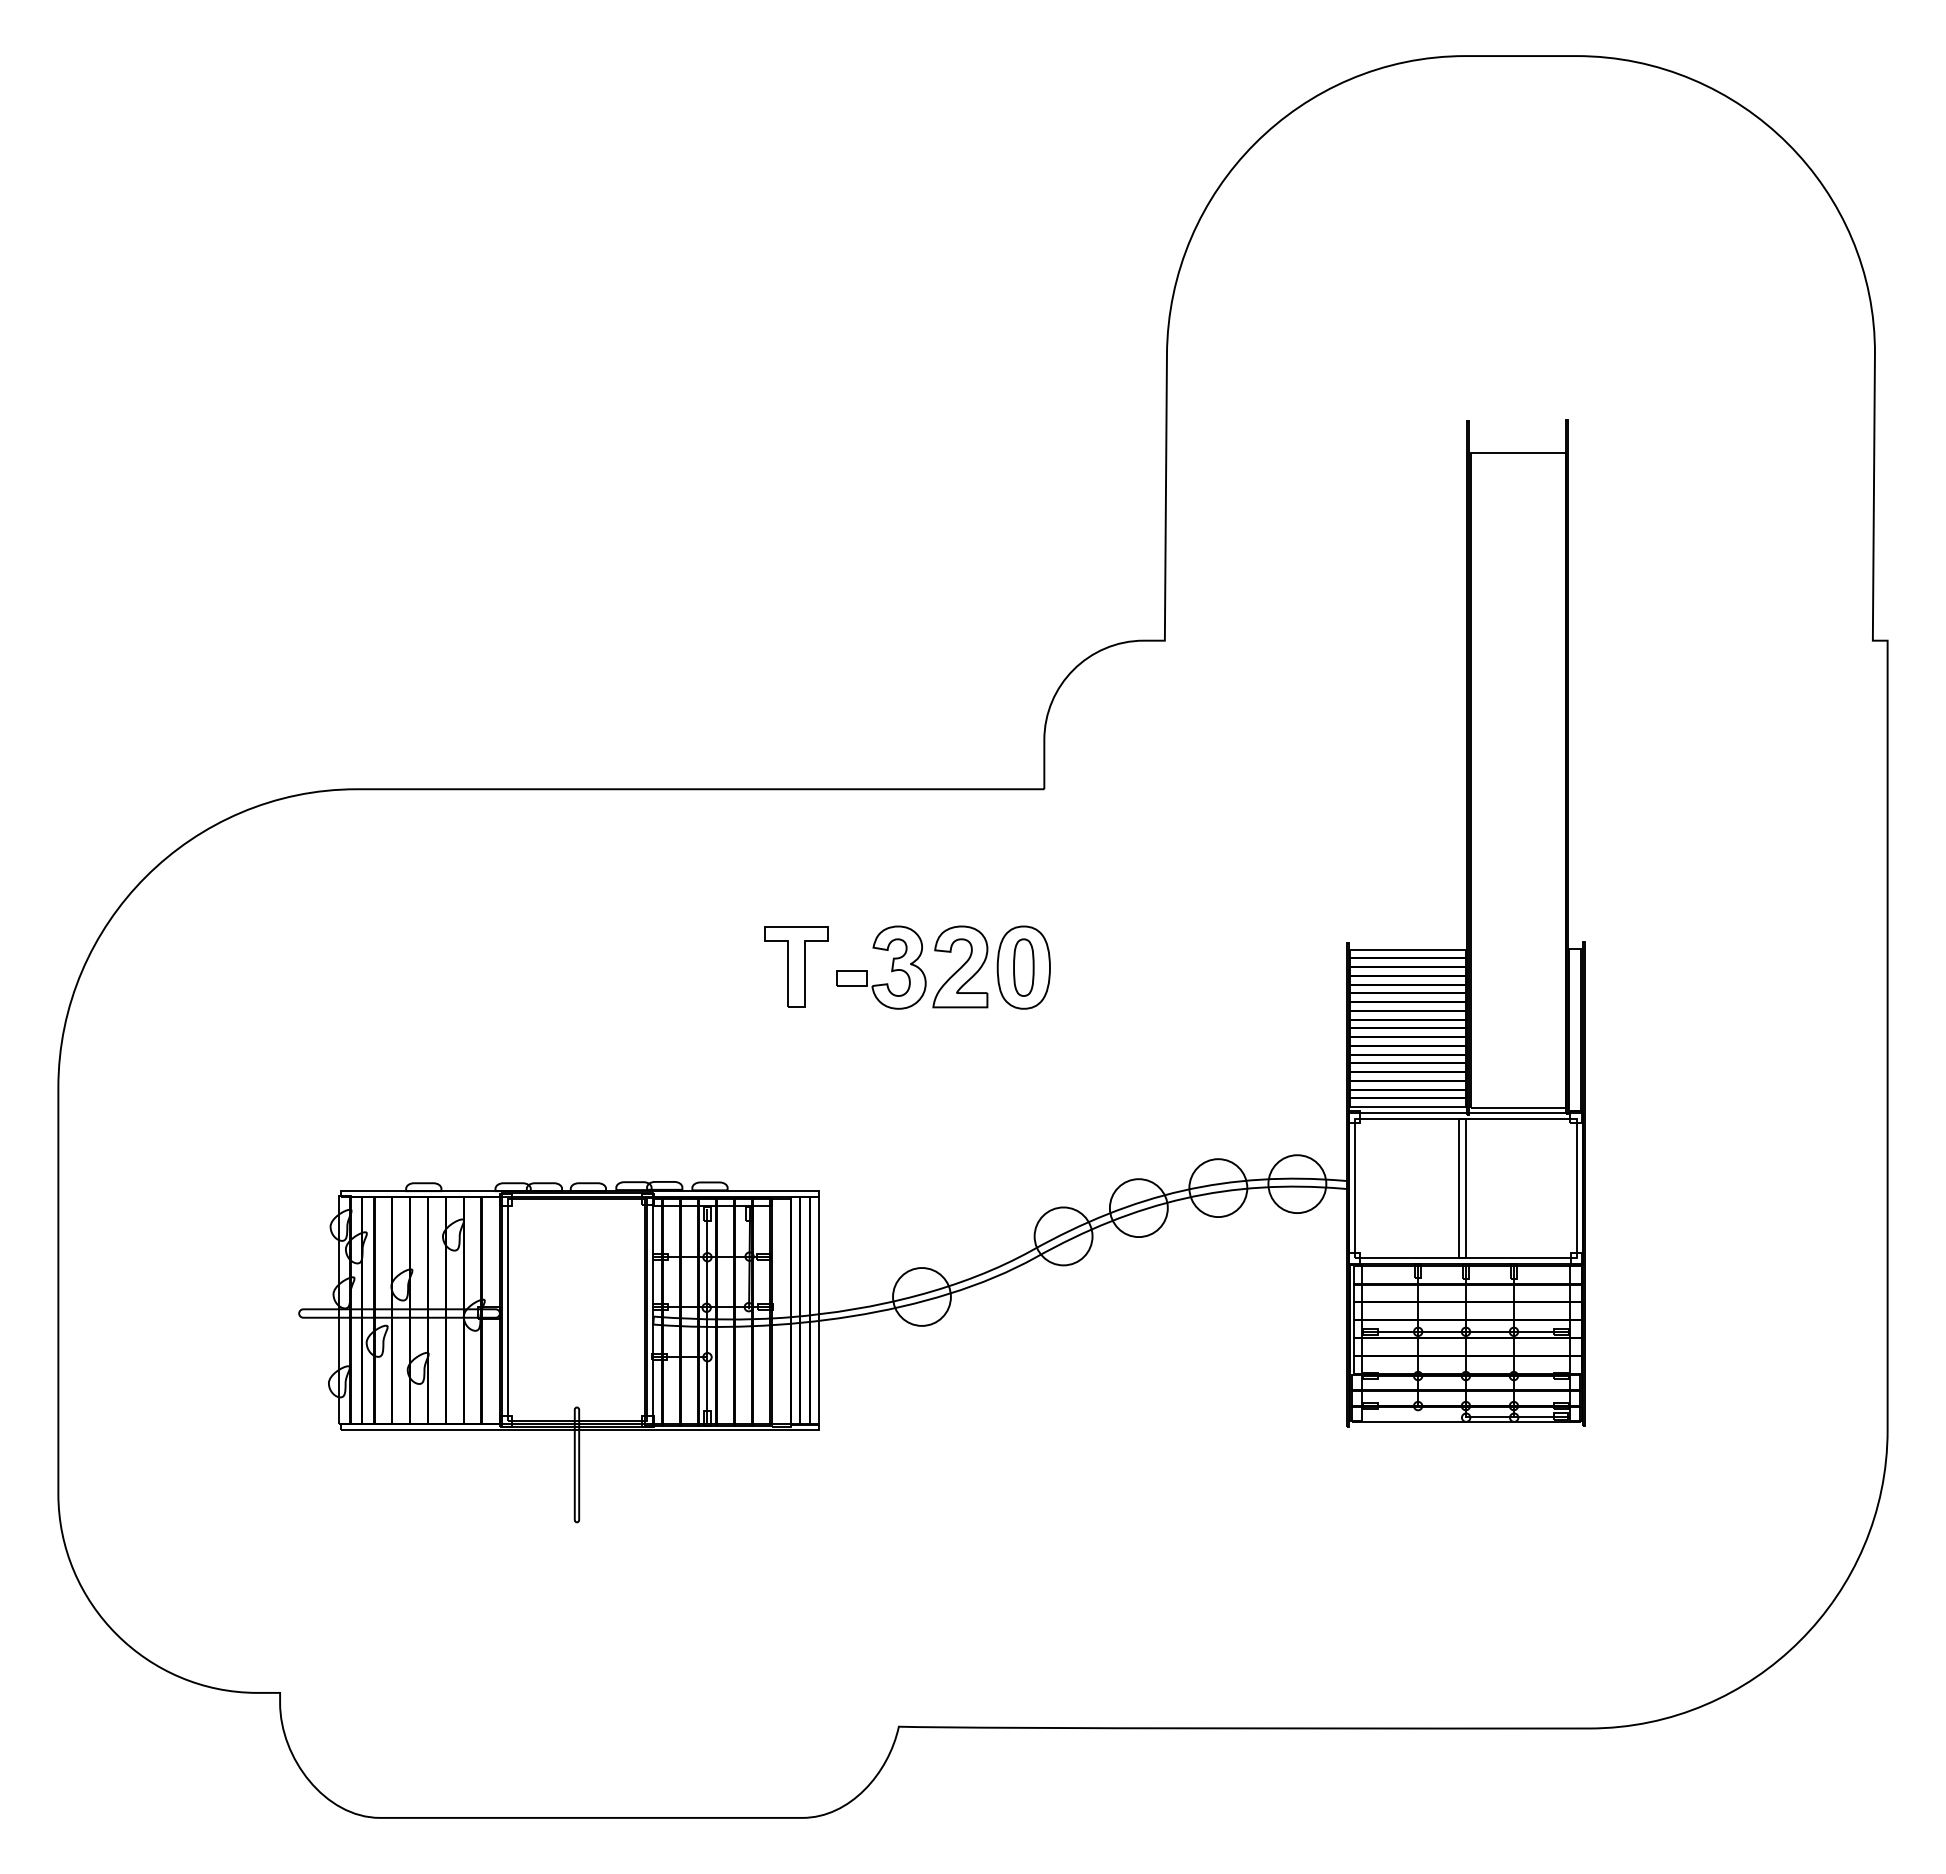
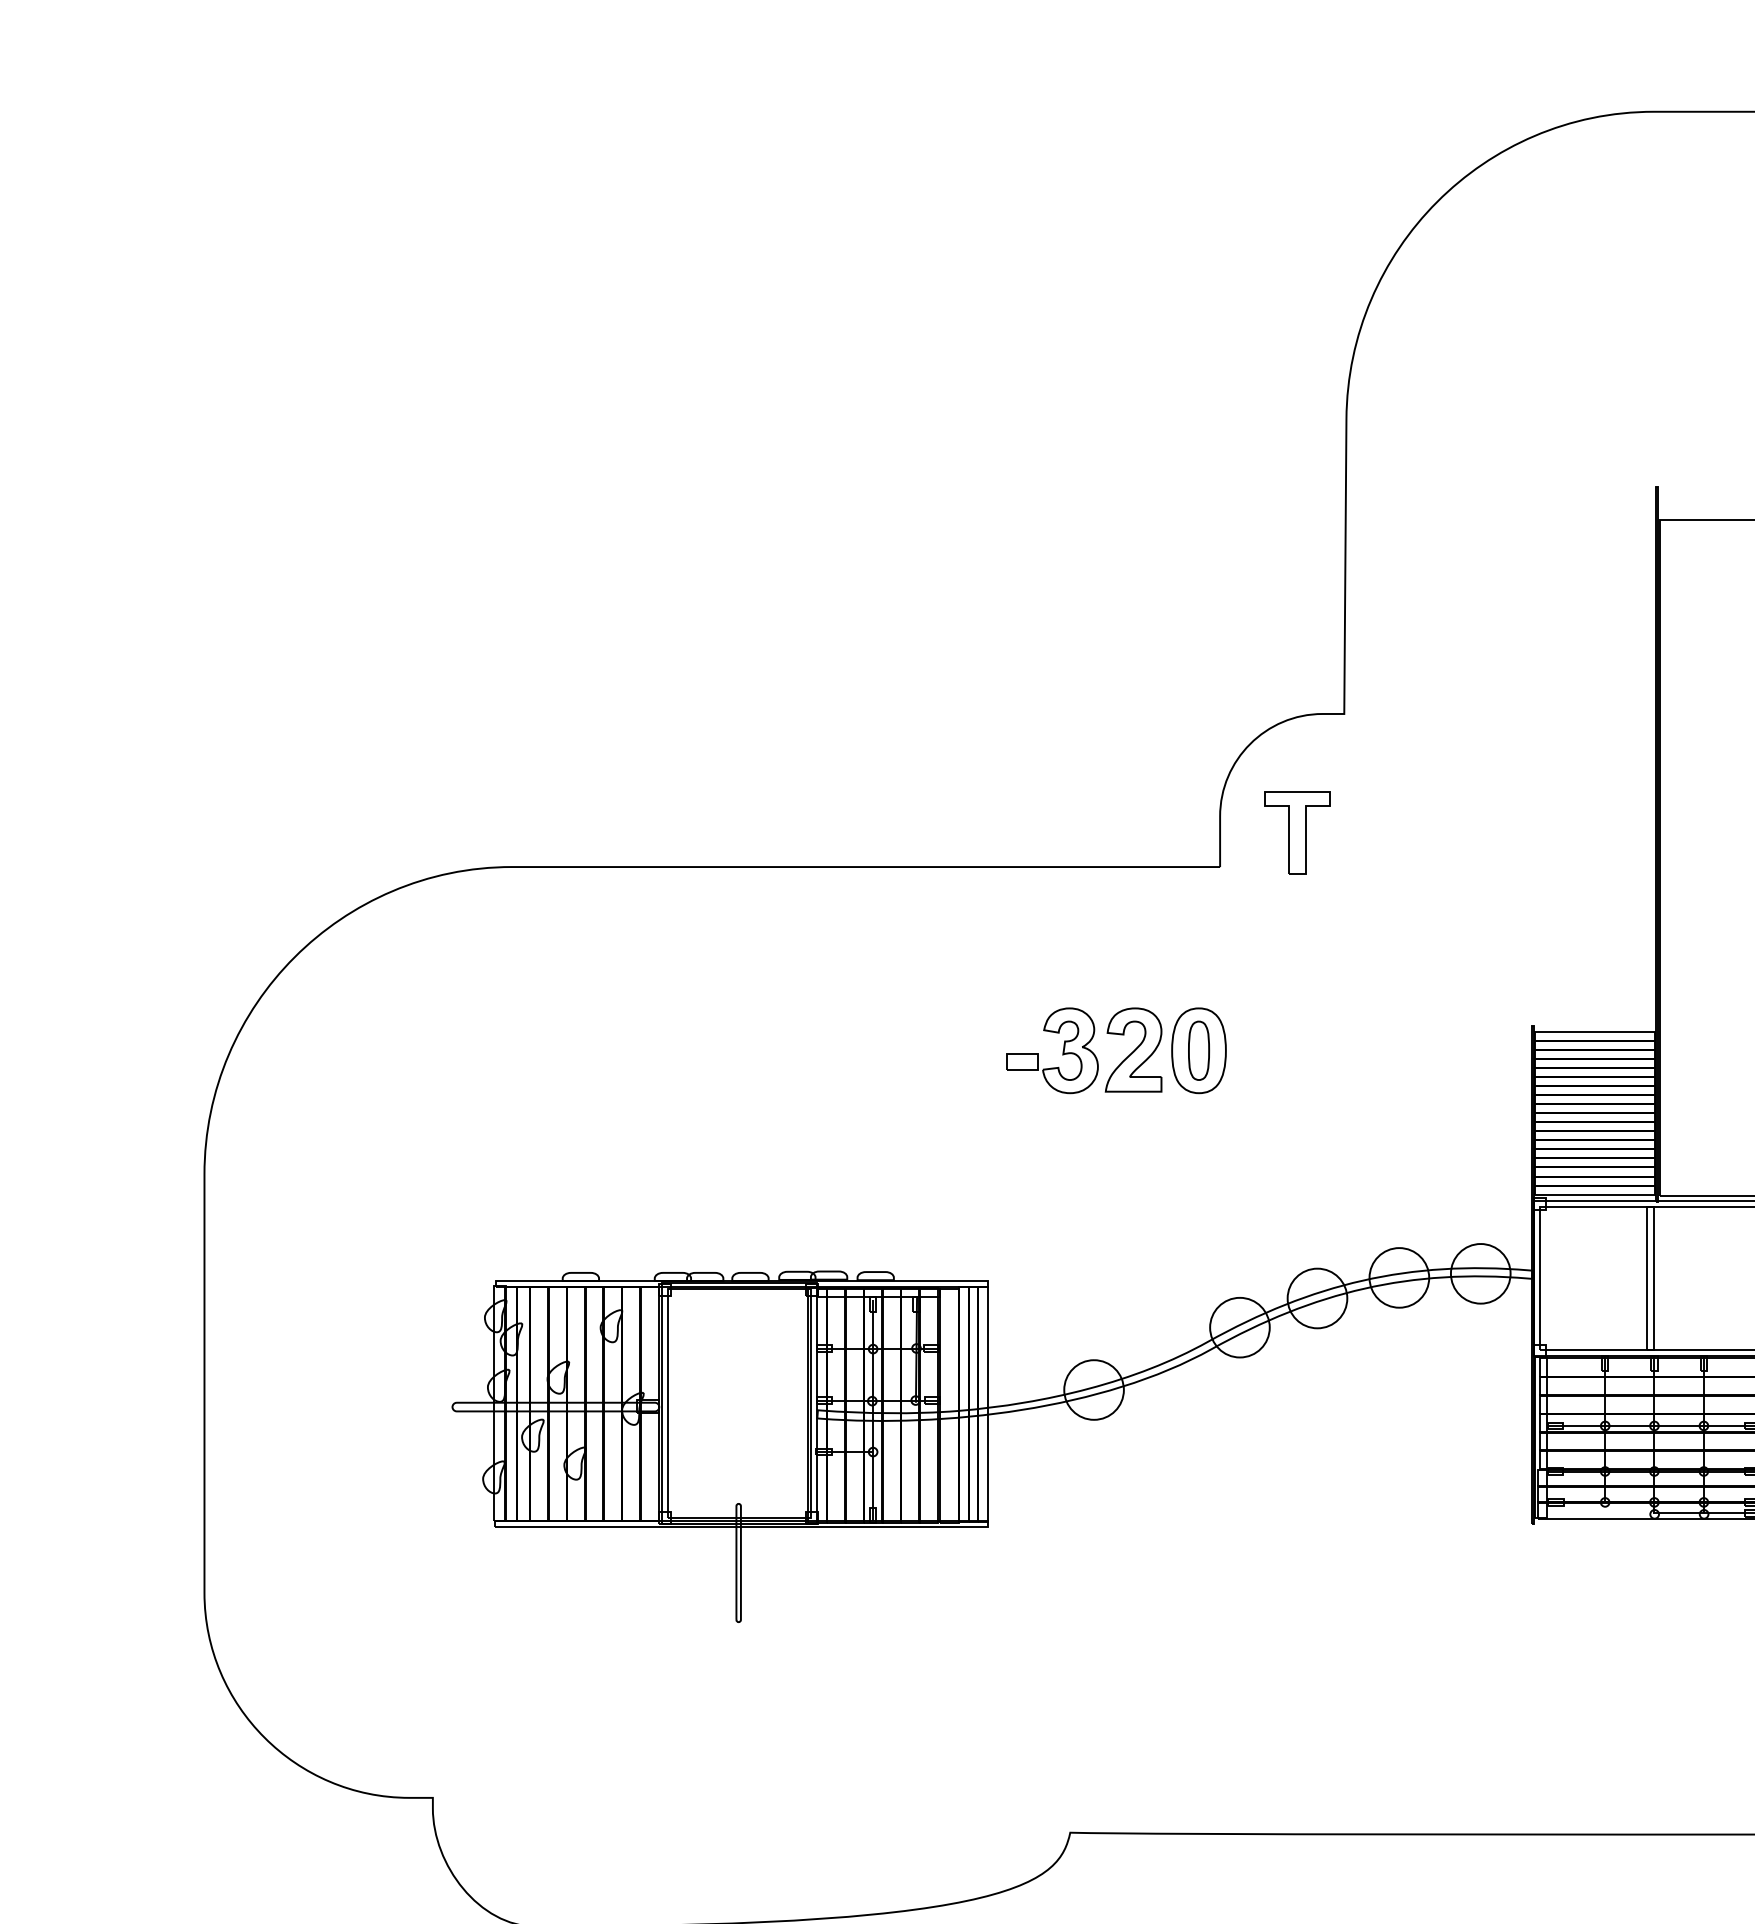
part: (796, 966) -> (1297, 832), moved

